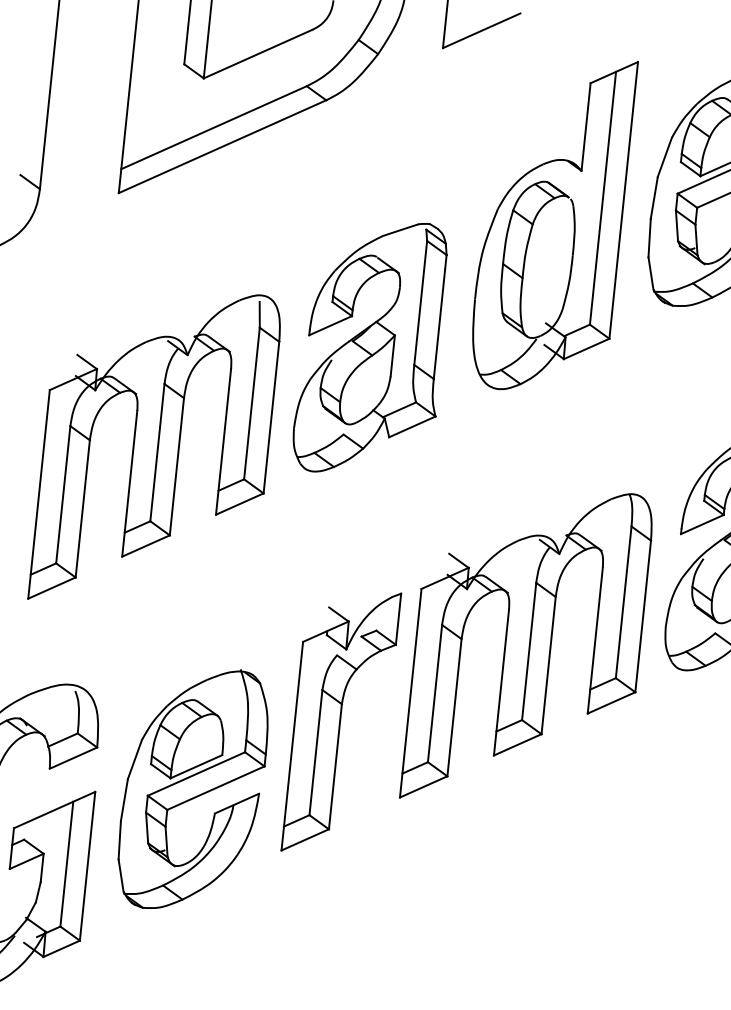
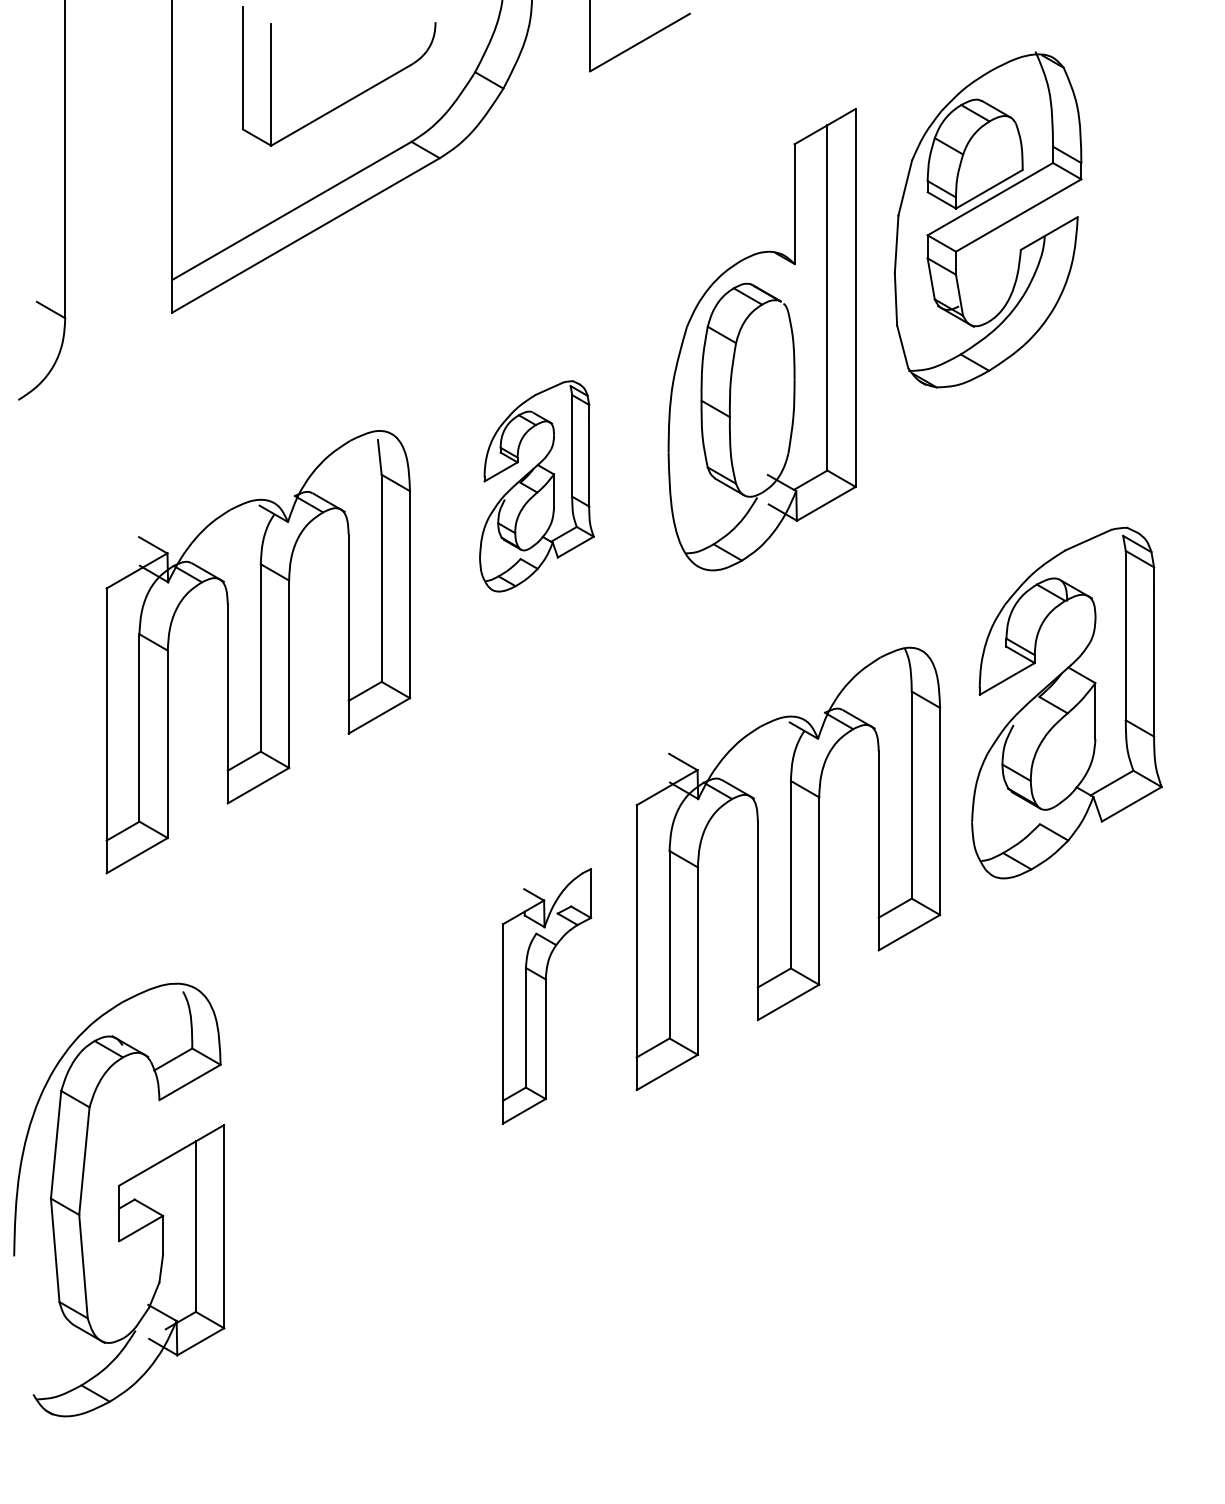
part: (551, 223) -> (761, 339), moved
part: (372, 347) -> (536, 486), size x0.6
part: (340, 722) -> (546, 996), size x0.7
part: (193, 789) -> (356, 1107), removed

